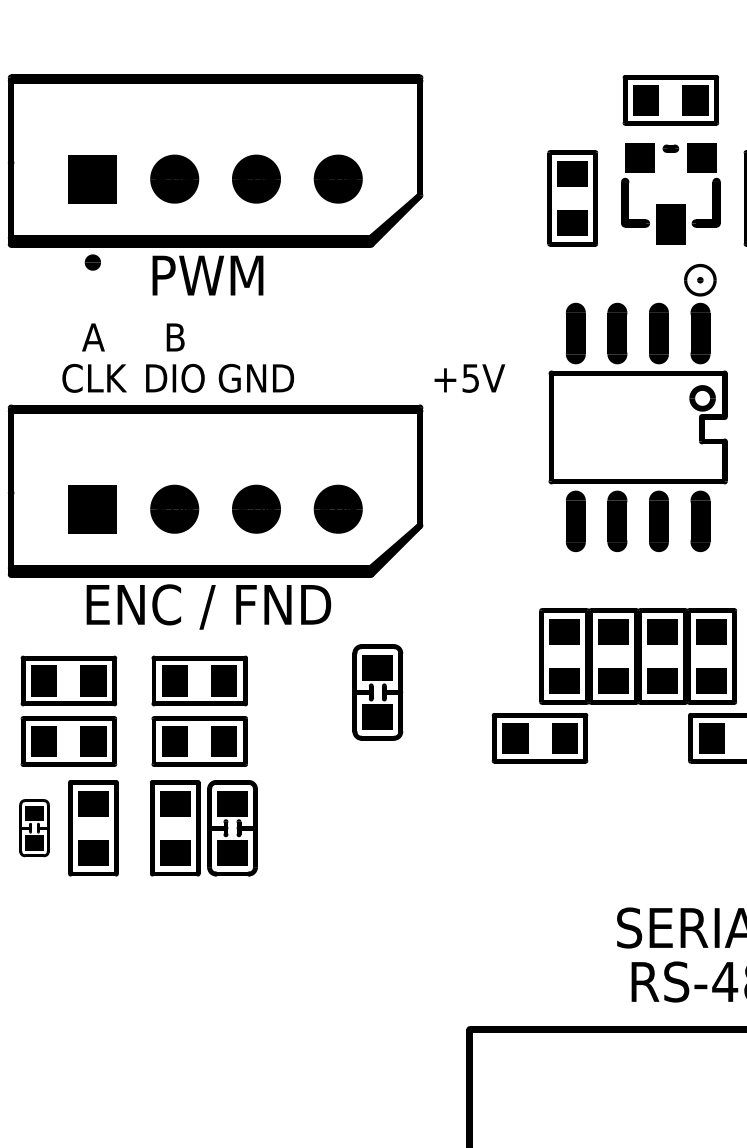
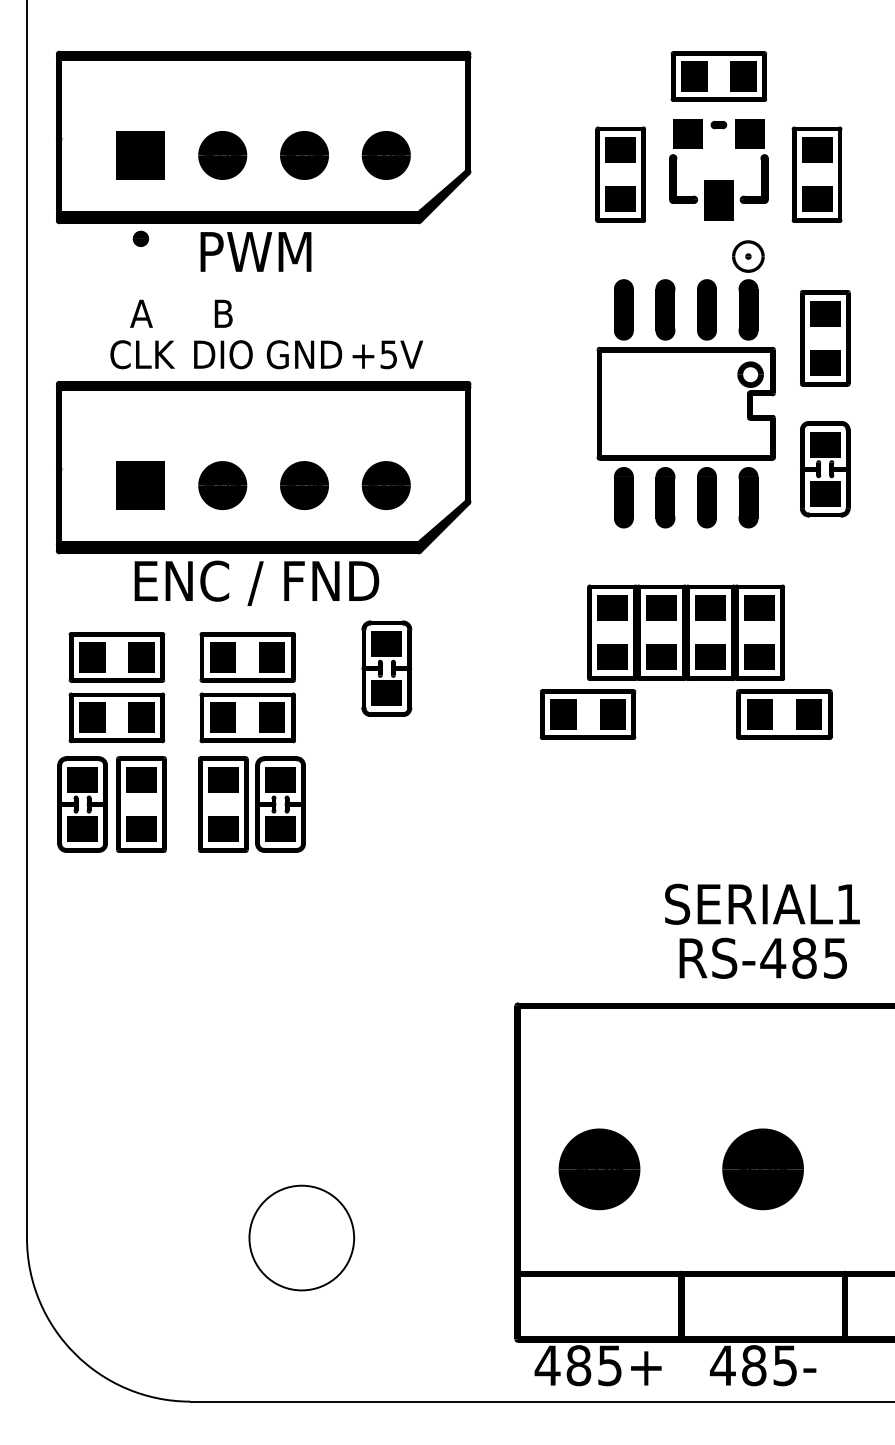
text: (469, 378) -> (387, 354), moved
part: (377, 692) -> (386, 668), moved
part: (34, 828) -> (82, 804), size x1.67

